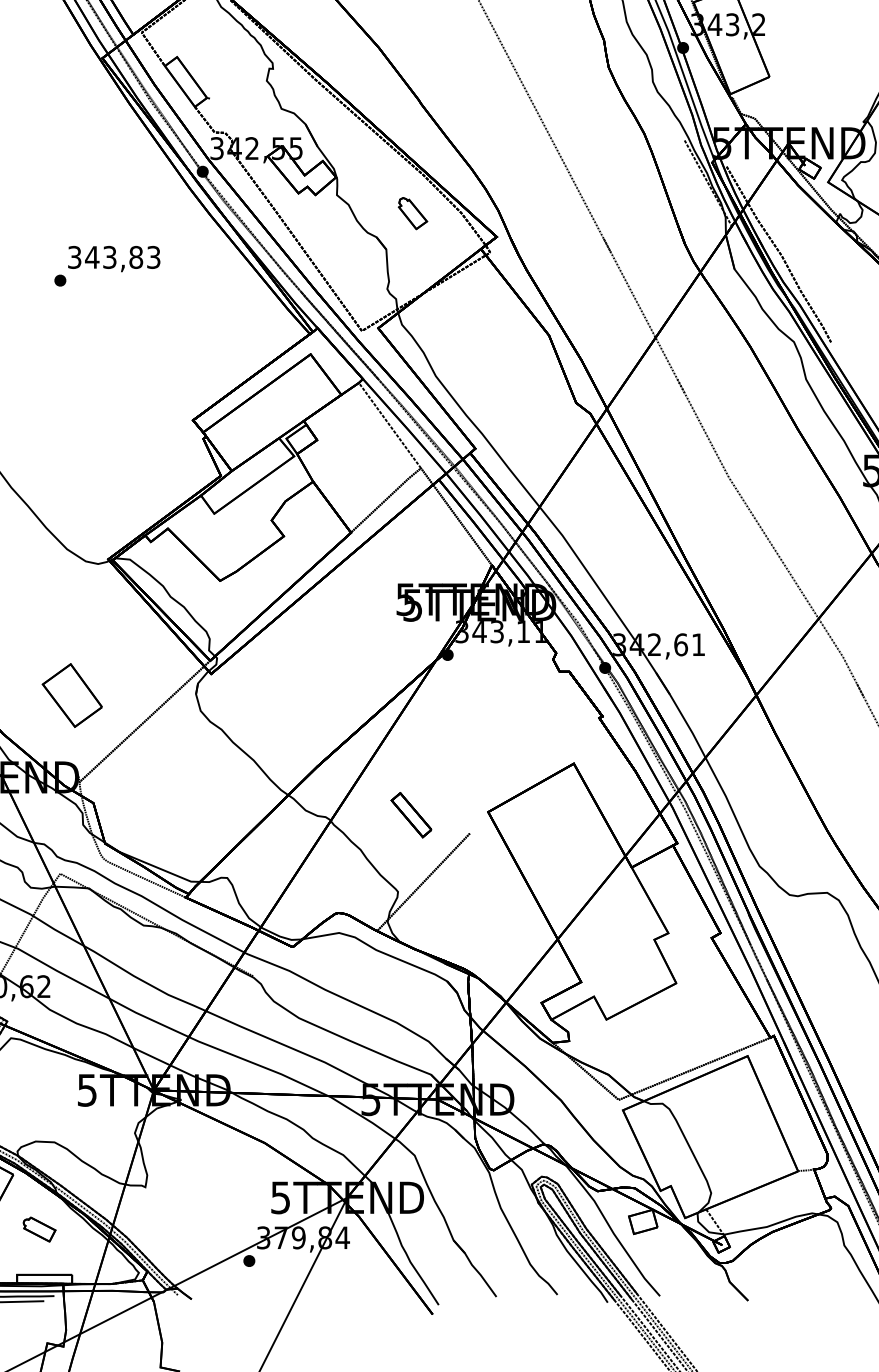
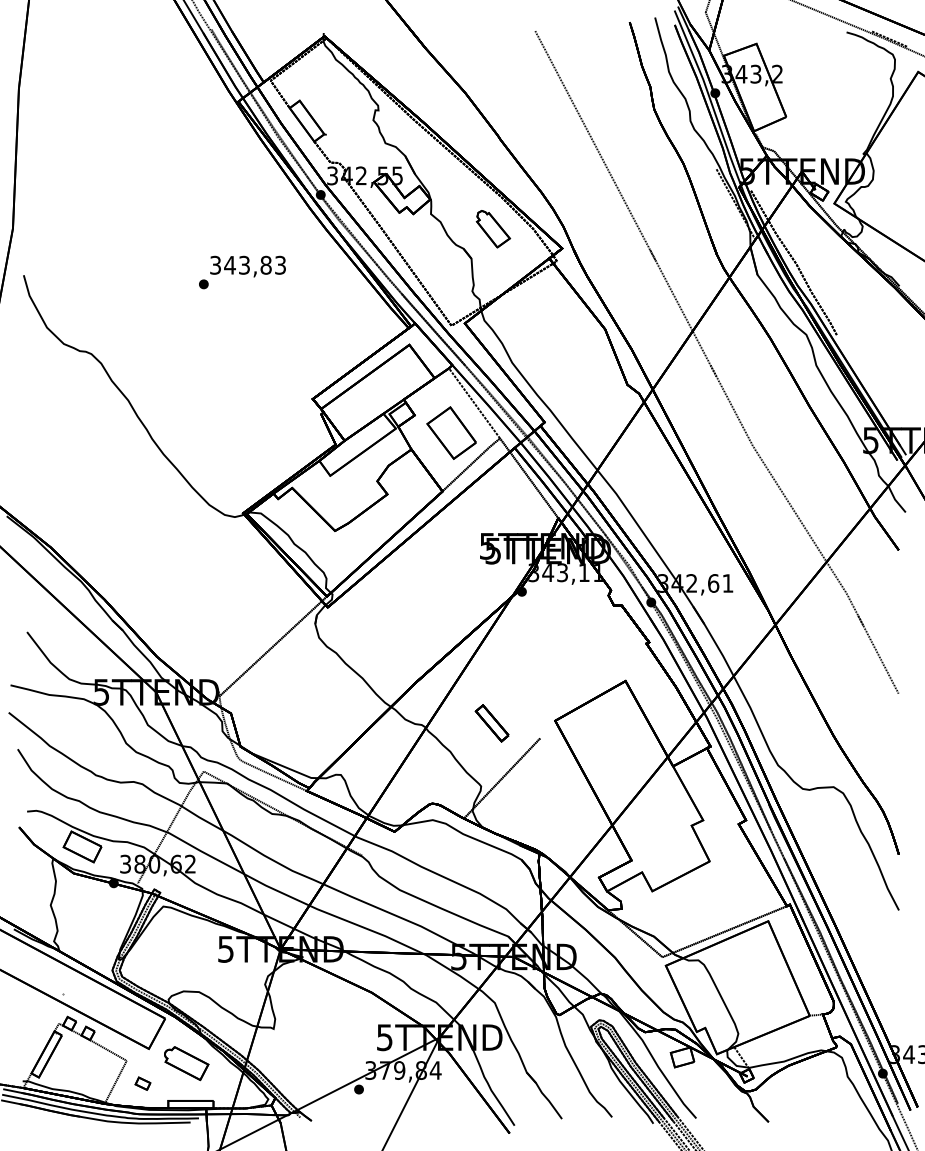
part: (413, 213) -> (493, 229), size x1.43
part: (72, 694) -> (451, 432), moved
part: (39, 1229) -> (186, 1063), size x1.67

